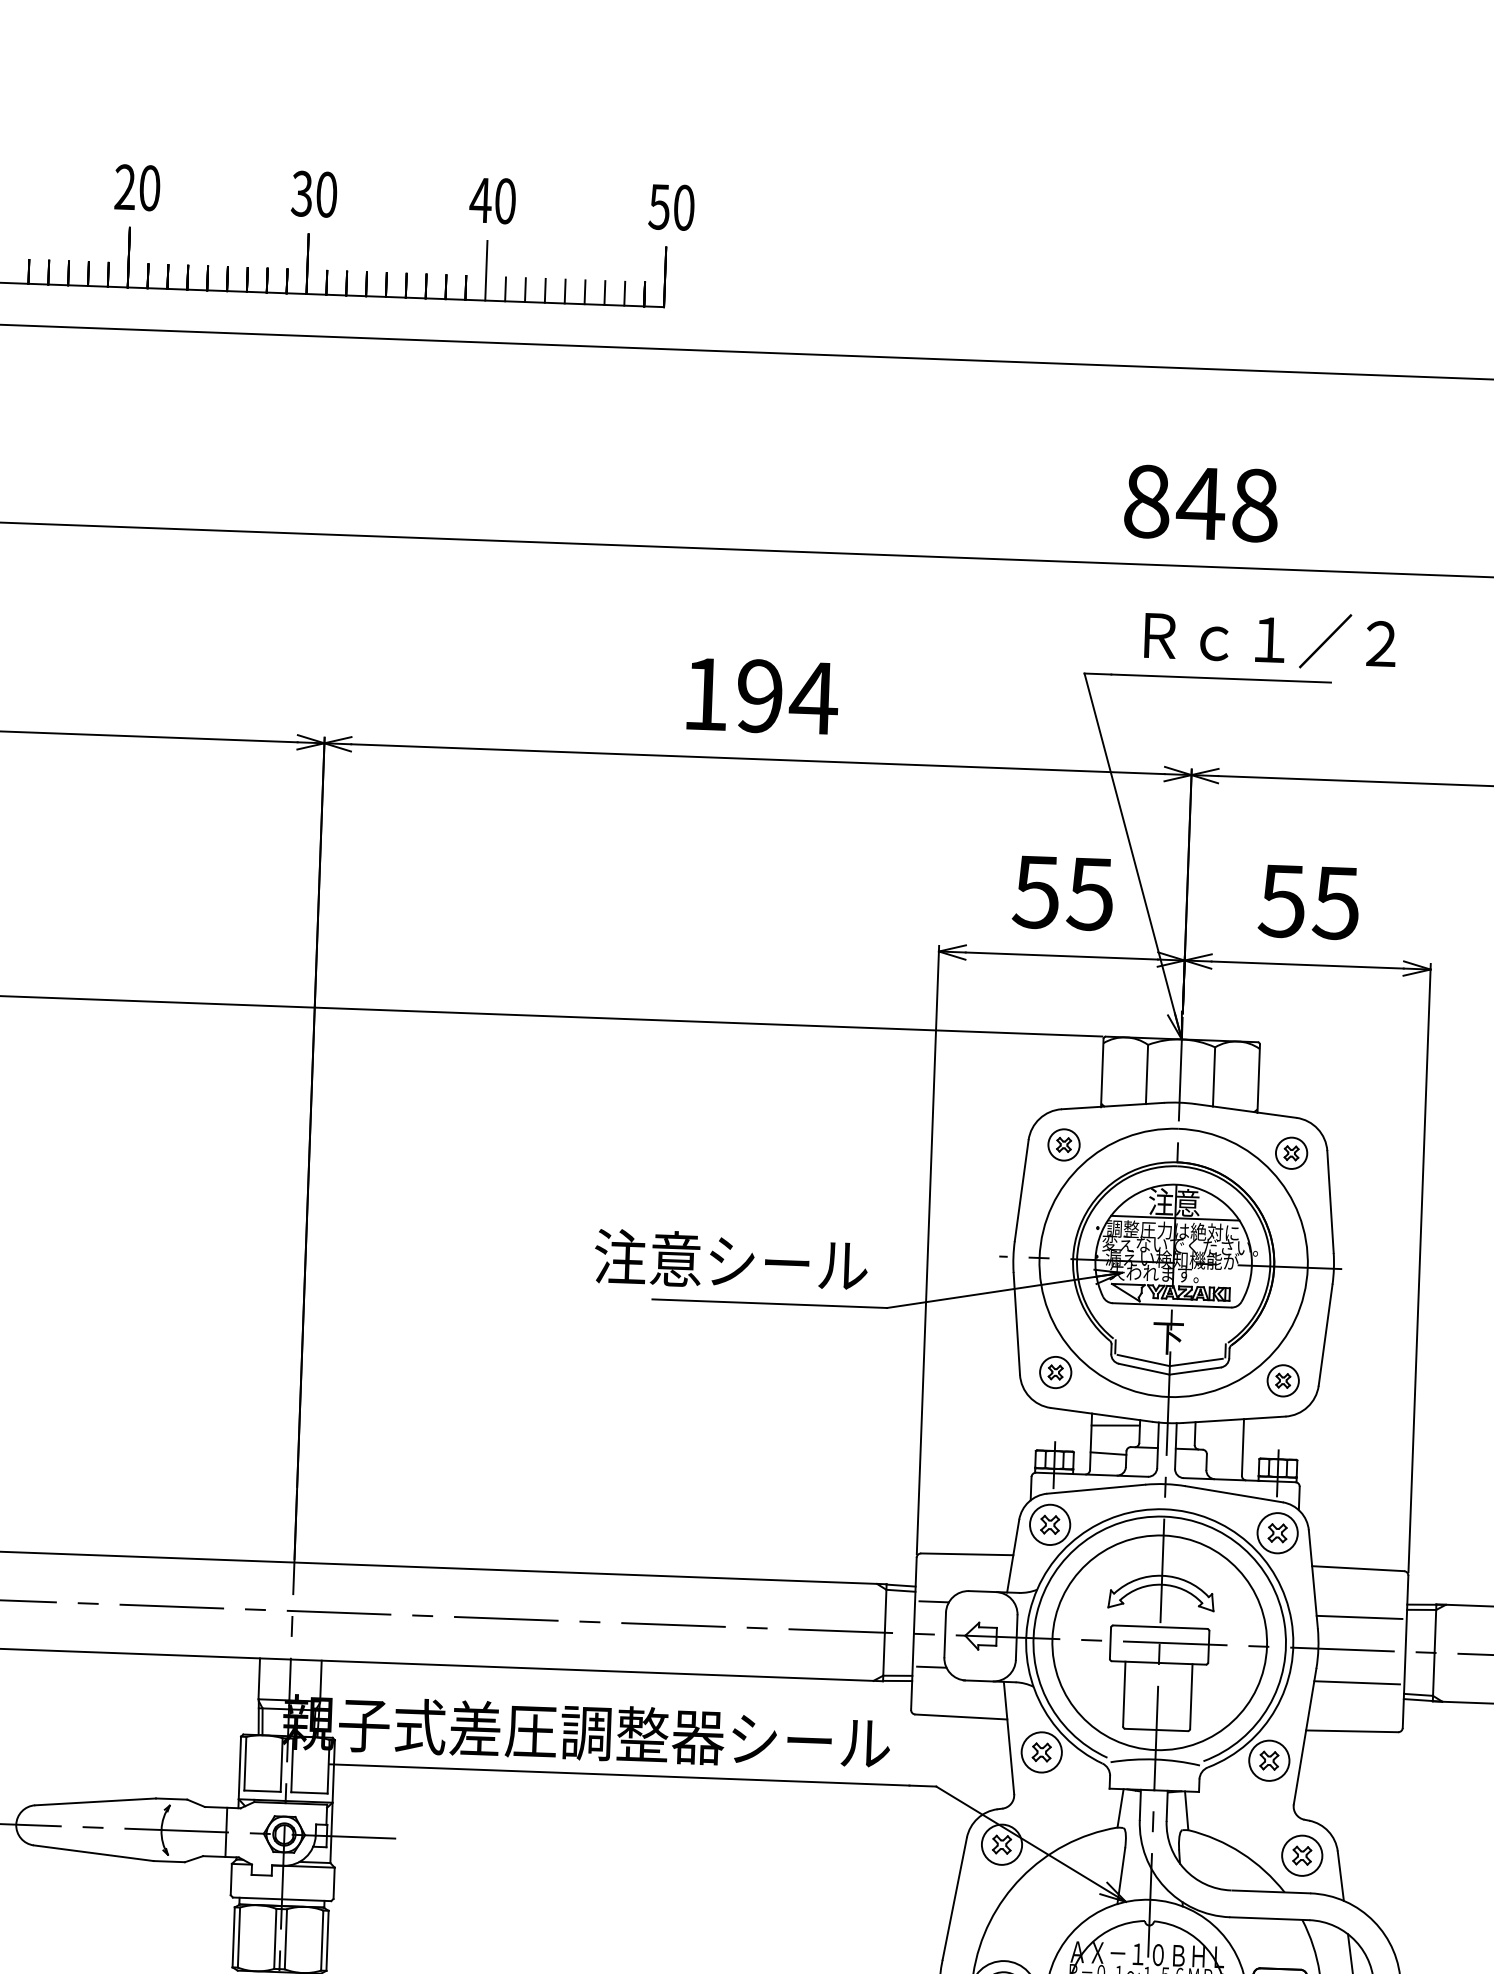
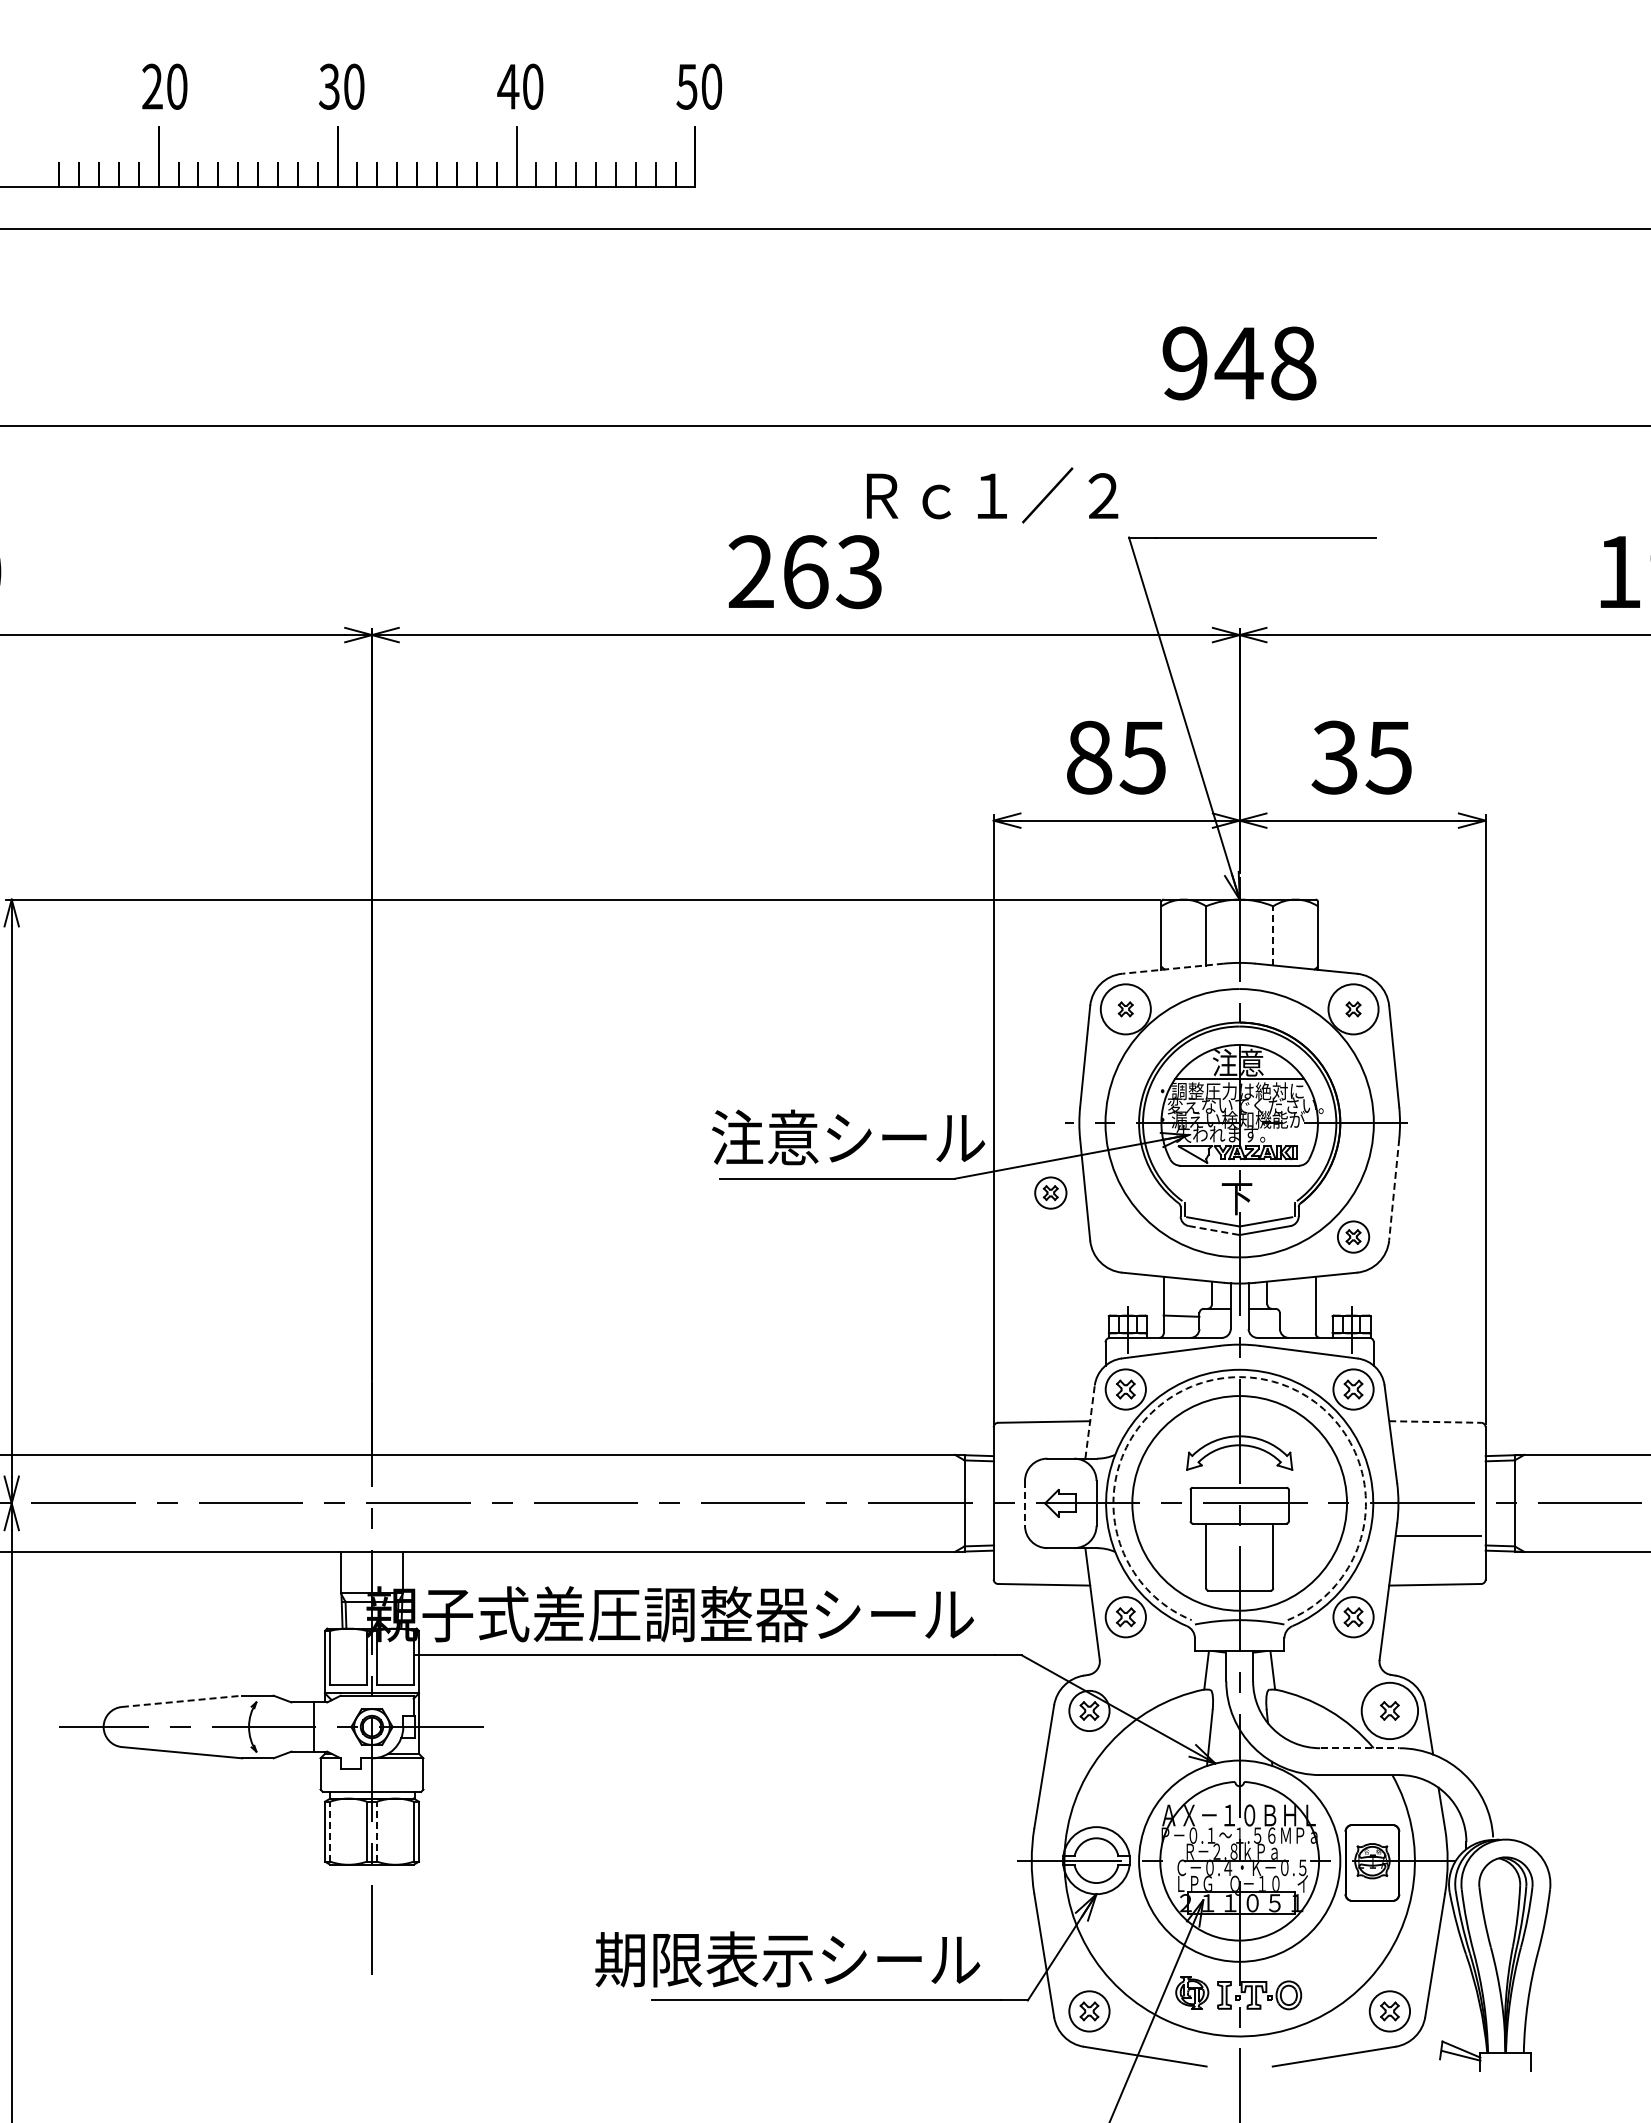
text: (1146, 501) -> (1184, 363), 848 -> 948
text: (1270, 639) -> (992, 495), moved
text: (760, 696) -> (806, 572), 194 -> 263
text: (1035, 891) -> (1088, 757), 55 -> 85
text: (1281, 900) -> (1334, 757), 55 -> 35
line: (1214, 1076) -> (1273, 935), solid -> dashed
line: (1112, 1105) -> (1172, 968), solid -> dashed
circle: (1063, 1145) -> (1125, 1009), size x1.6
circle: (1291, 1153) -> (1353, 1009), size x1.6
text: (731, 1260) -> (848, 1137), moved
line: (1325, 1335) -> (1394, 1190), solid -> dashed
line: (1144, 1369) -> (1214, 1230), solid -> dashed
part: (1055, 1371) -> (1050, 1192), moved
line: (1115, 1425) -> (1187, 1287), removed
arc: (1164, 1517) -> (1239, 1377), solid -> dashed
line: (1013, 1556) -> (1090, 1422), solid -> dashed
line: (1358, 1569) -> (1435, 1422), solid -> dashed
line: (933, 1601) -> (1012, 1470), removed
line: (1359, 1617) -> (1438, 1470), removed
line: (945, 1635) -> (1025, 1503), solid -> dashed
line: (931, 1667) -> (1012, 1536), removed
line: (95, 1802) -> (182, 1701), solid -> dashed
circle: (1301, 1855) -> (1389, 1710), size x1.4
line: (1271, 1892) -> (1360, 1748), solid -> dashed
line: (239, 1937) -> (330, 1831), solid -> dashed
line: (286, 1939) -> (377, 1831), solid -> dashed

